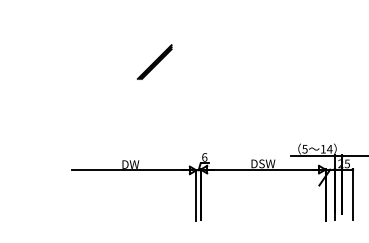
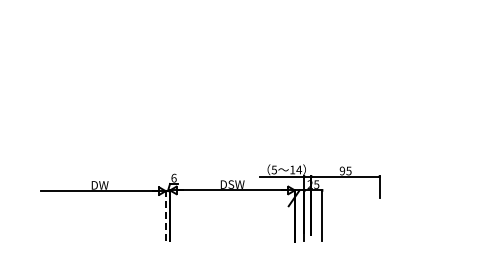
line: (154, 61) -> (123, 82), removed
line: (196, 194) -> (165, 215), solid -> dashed

